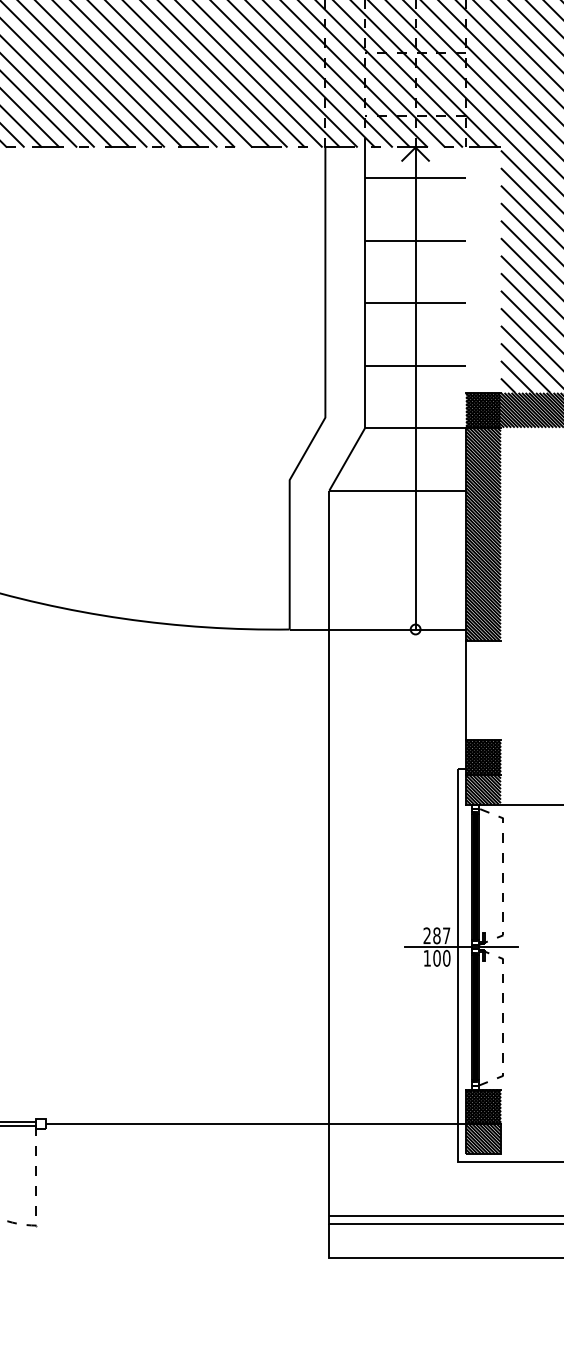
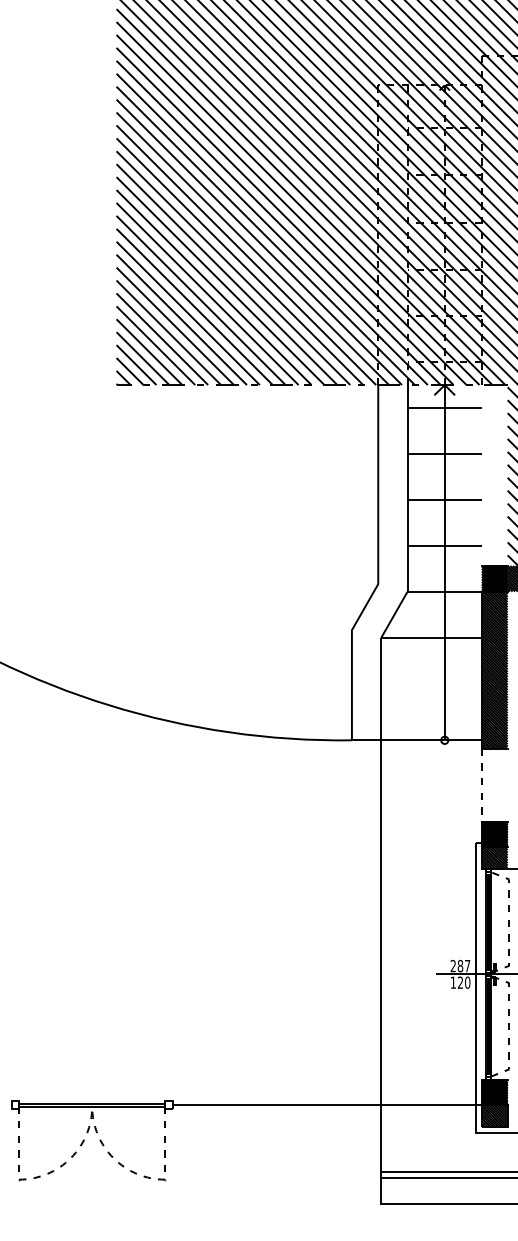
line: (466, 690) -> (482, 785), solid -> dashed
text: (436, 958) -> (460, 982), 100 -> 120

